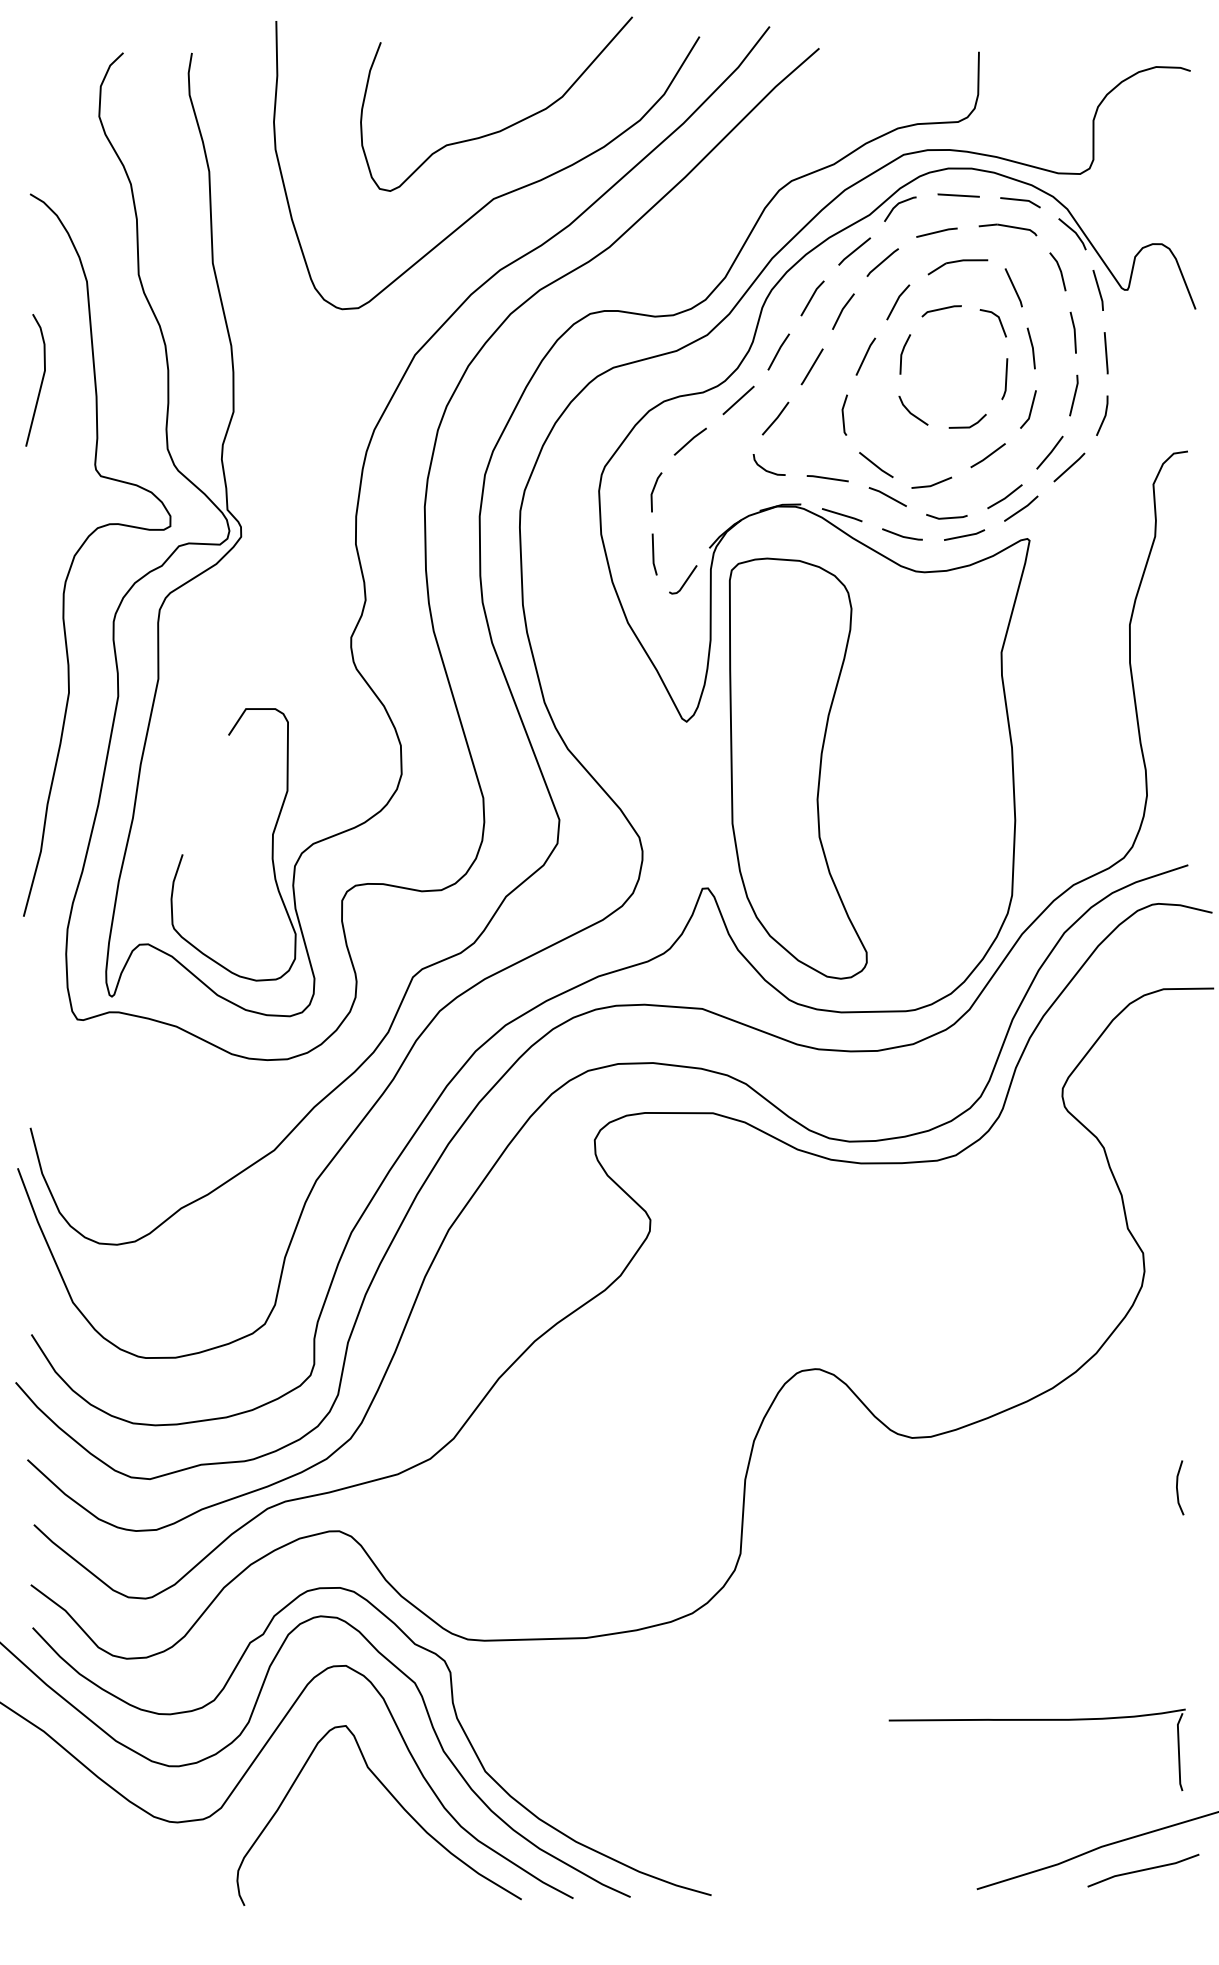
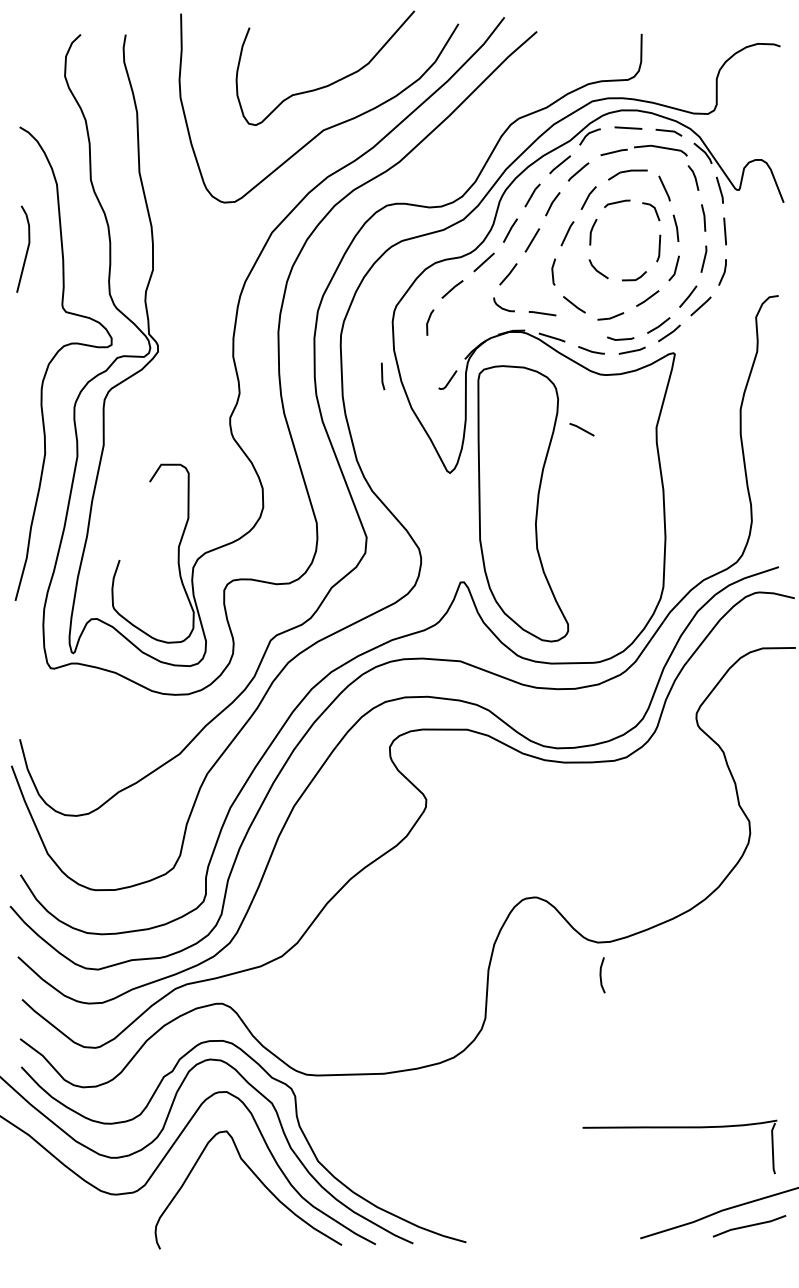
part: (1007, 229) -> (660, 150), size x1.4
line: (887, 496) -> (581, 429), moved
line: (653, 554) -> (382, 376), moved
line: (1178, 1488) -> (601, 975), moved

